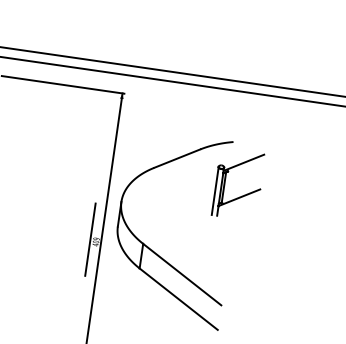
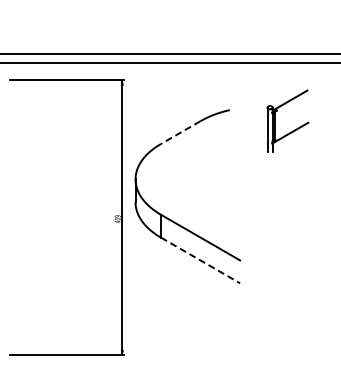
line: (177, 158) -> (180, 132), solid -> dashed
part: (242, 195) -> (292, 130), moved
line: (90, 239) -> (112, 217), removed
line: (178, 299) -> (200, 260), solid -> dashed

